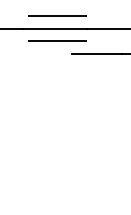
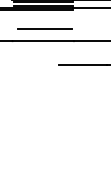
line: (57, 40) -> (45, 51), removed

